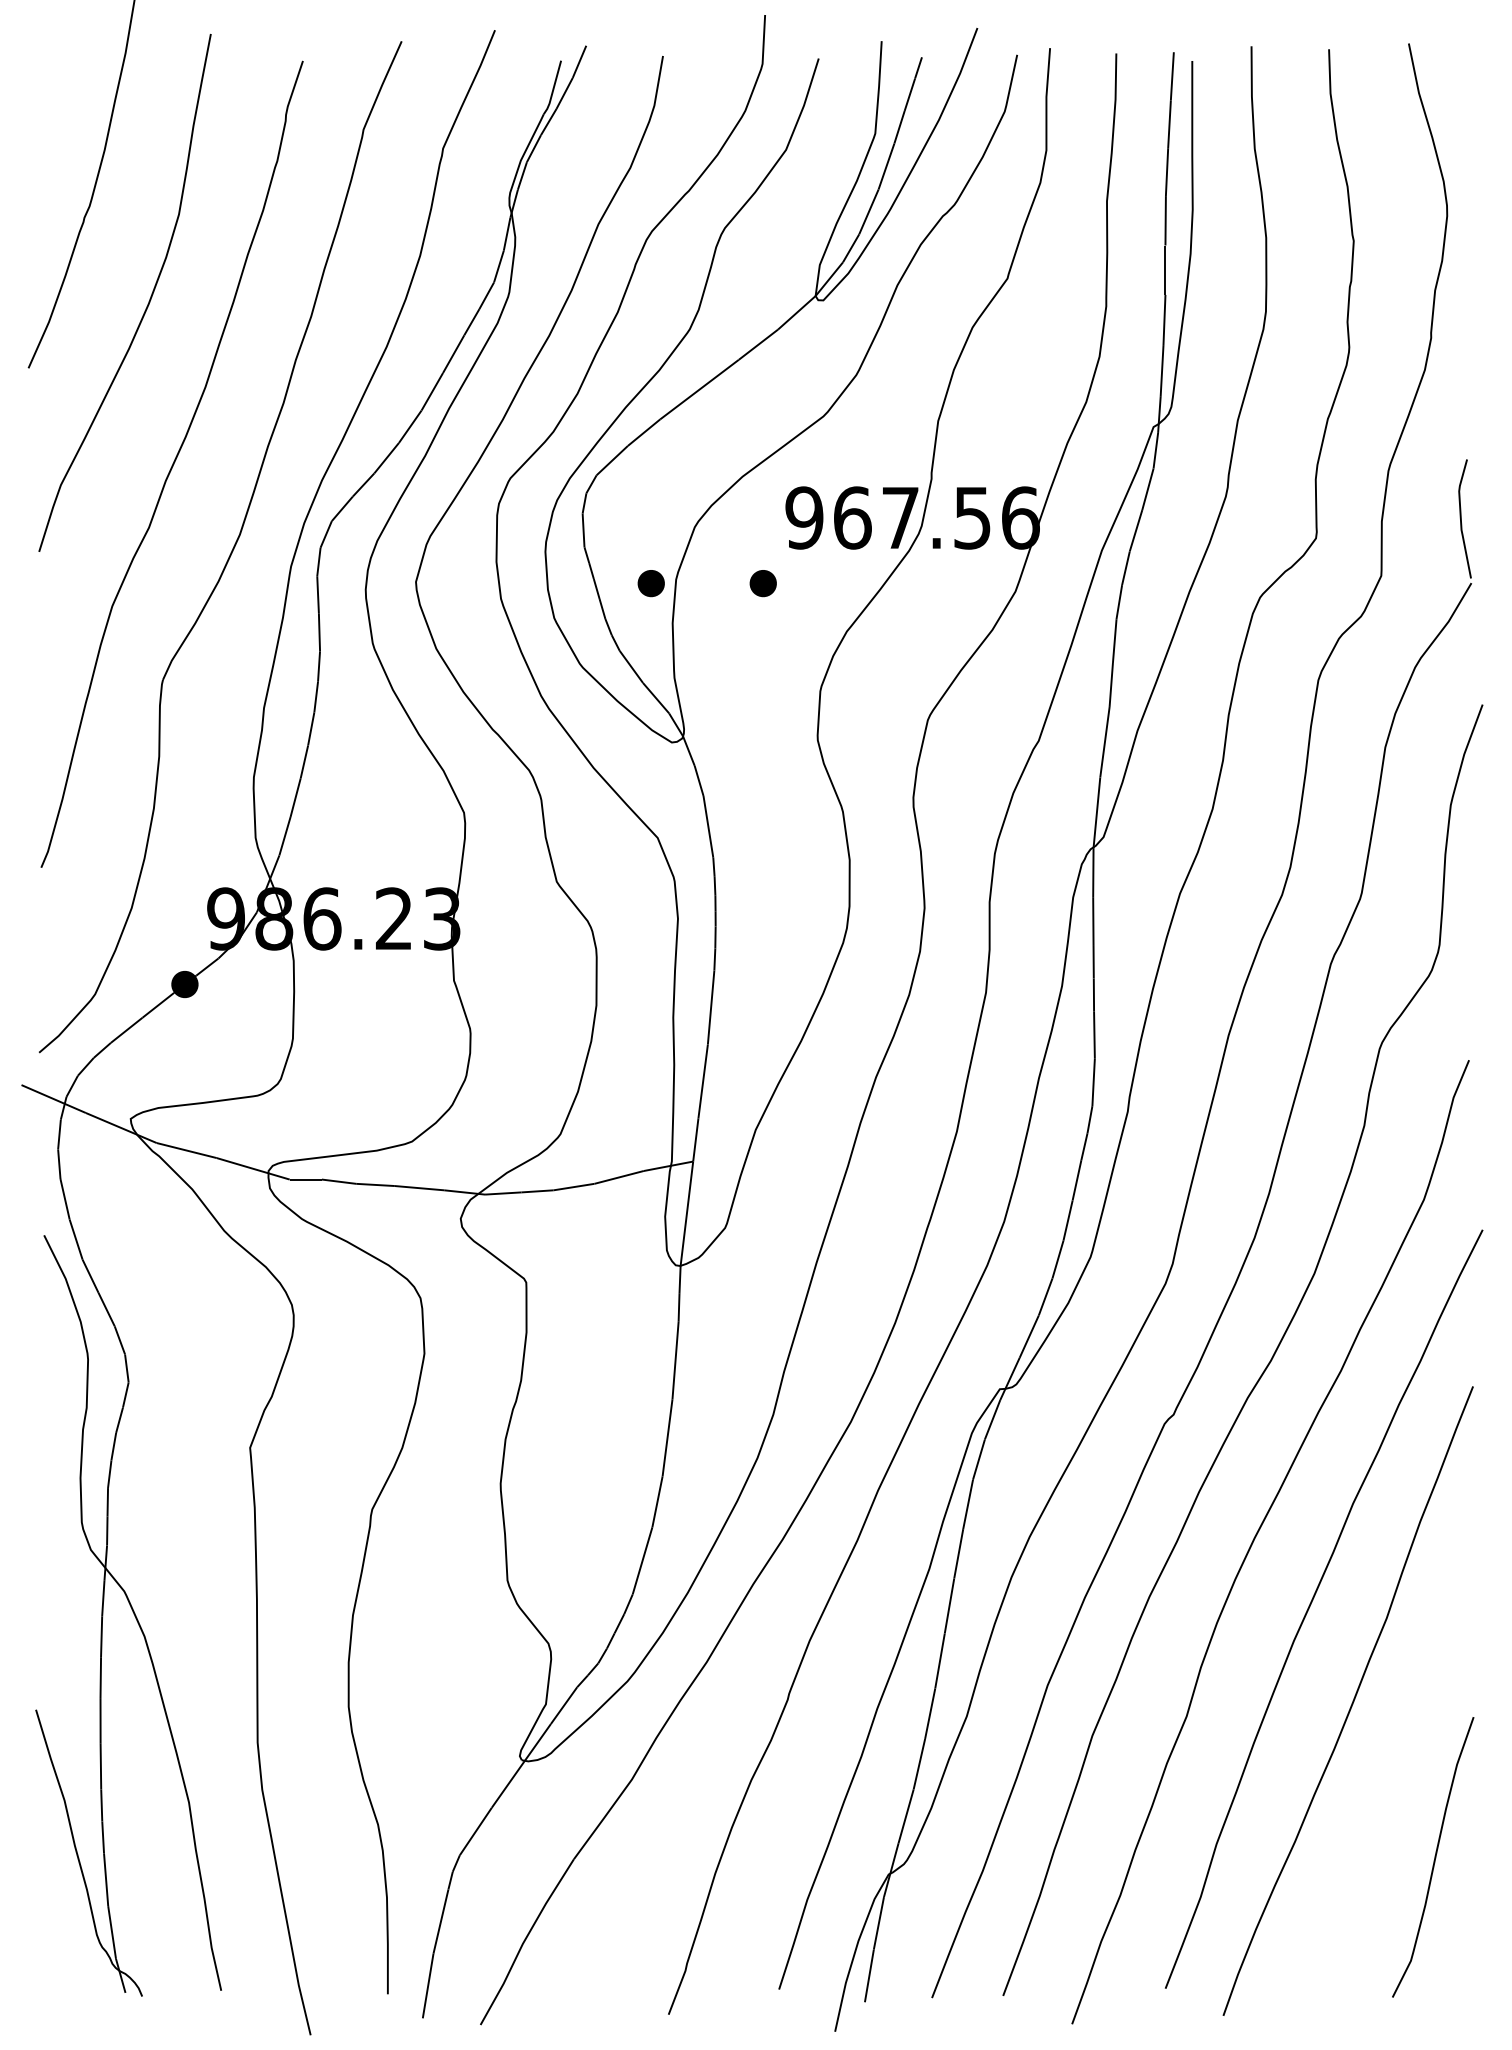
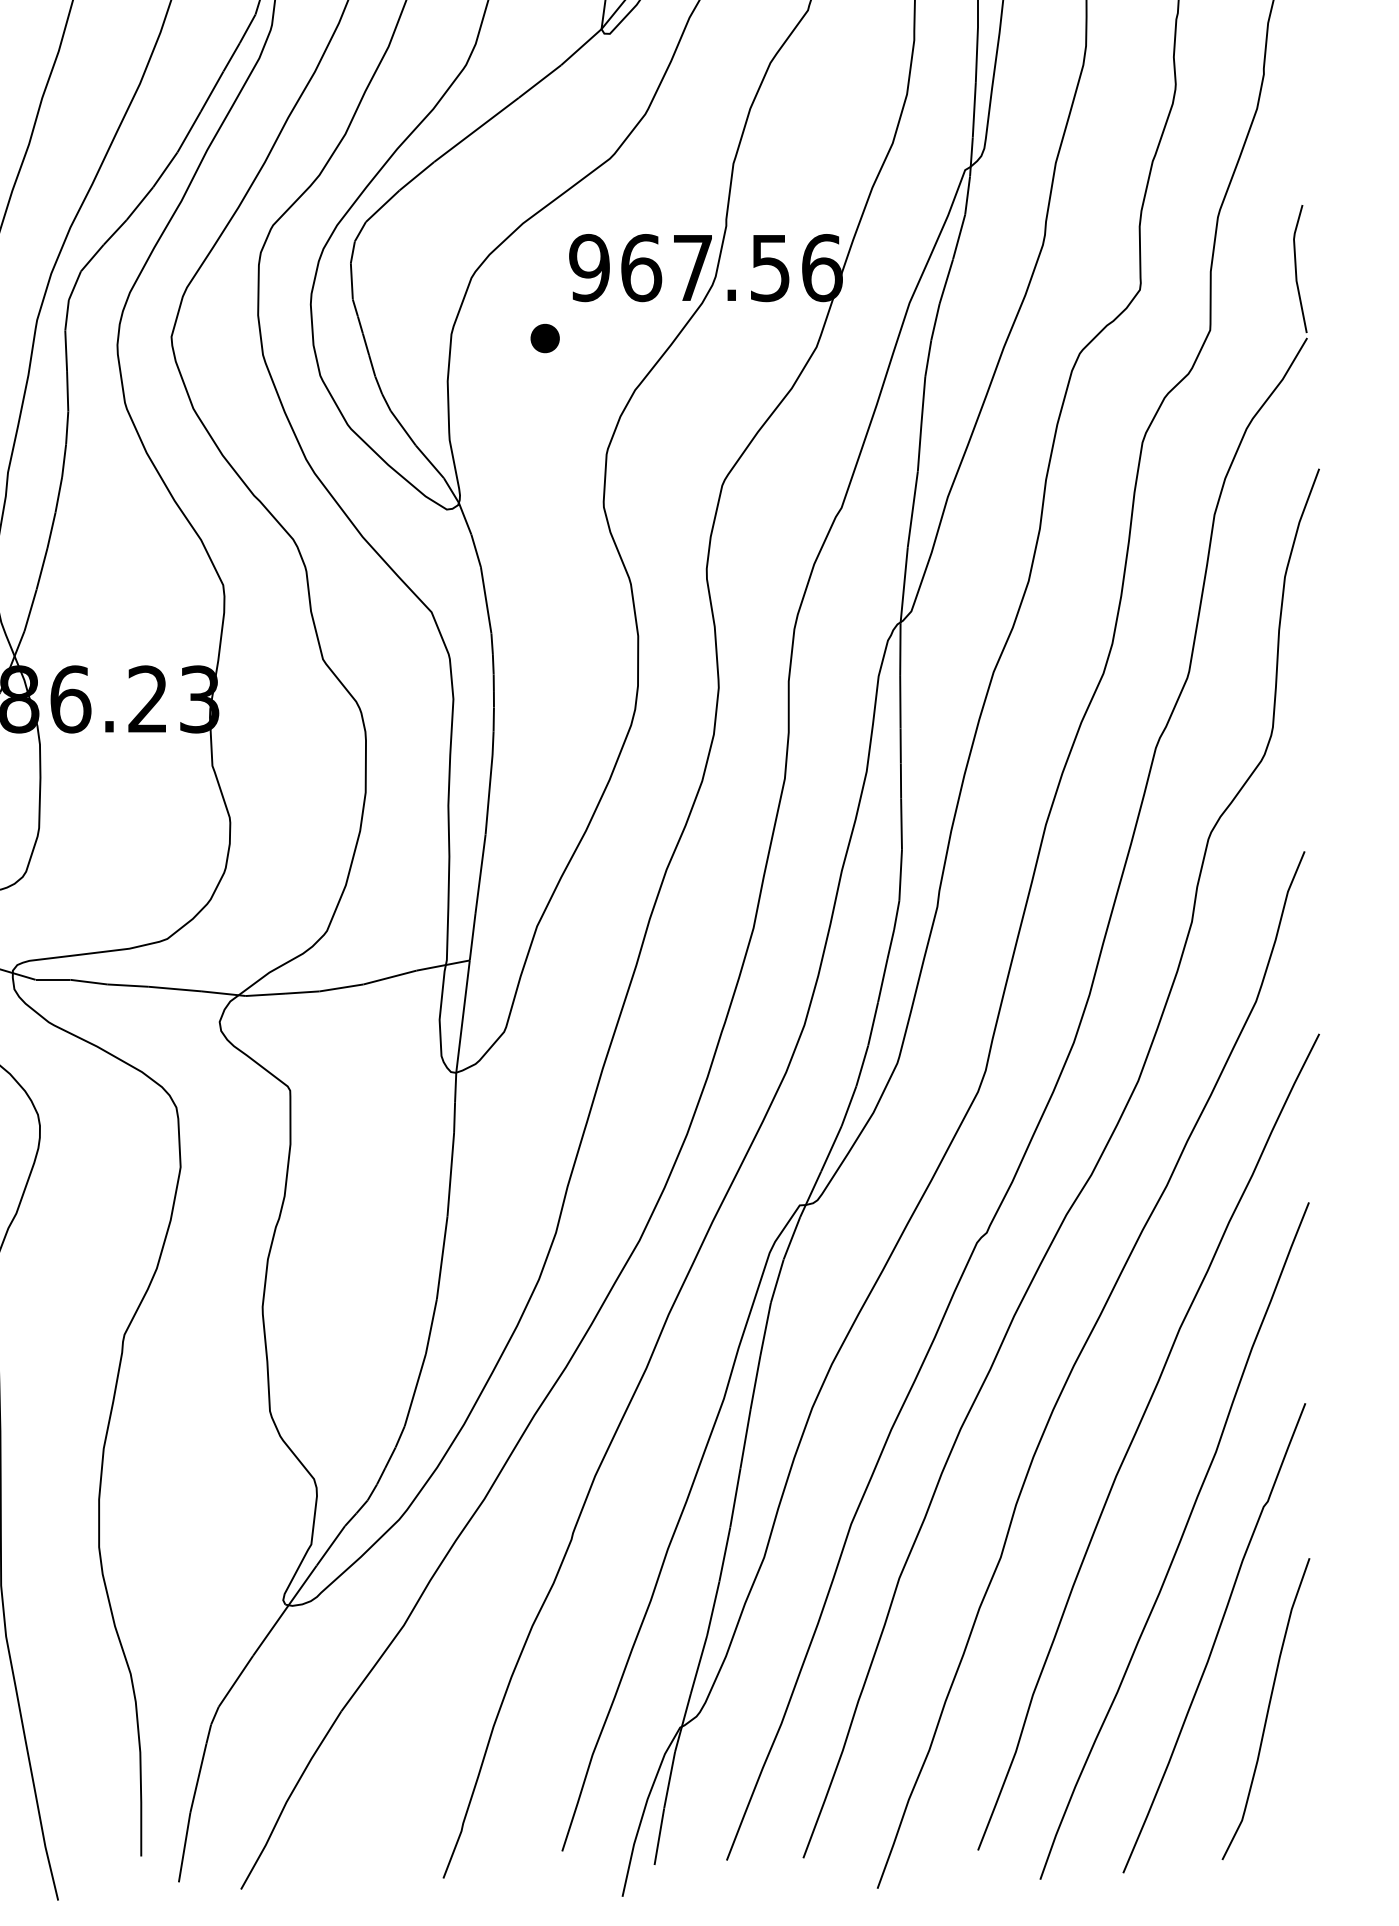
part: (650, 583) -> (423, 338), removed
curve: (1385, 1791) -> (1214, 1638), added

